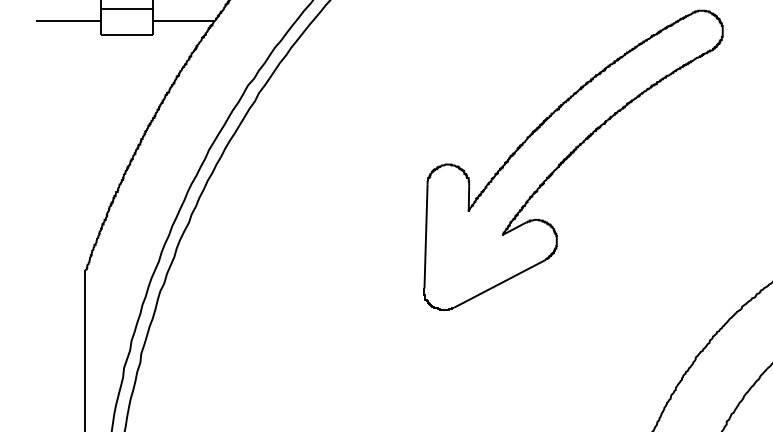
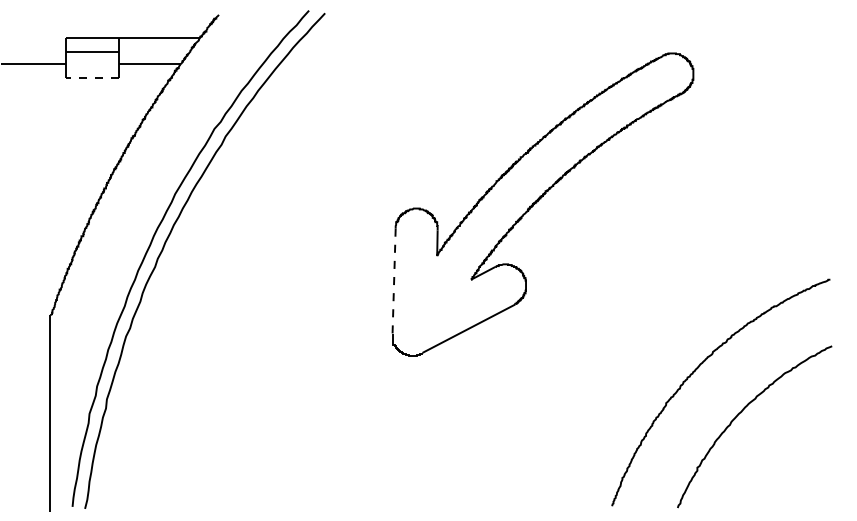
line: (126, 35) -> (92, 78), solid -> dashed
line: (426, 236) -> (394, 281), solid -> dashed

